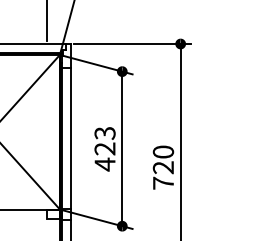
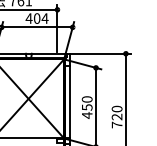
text: (103, 141) -> (86, 103), 423 -> 450

